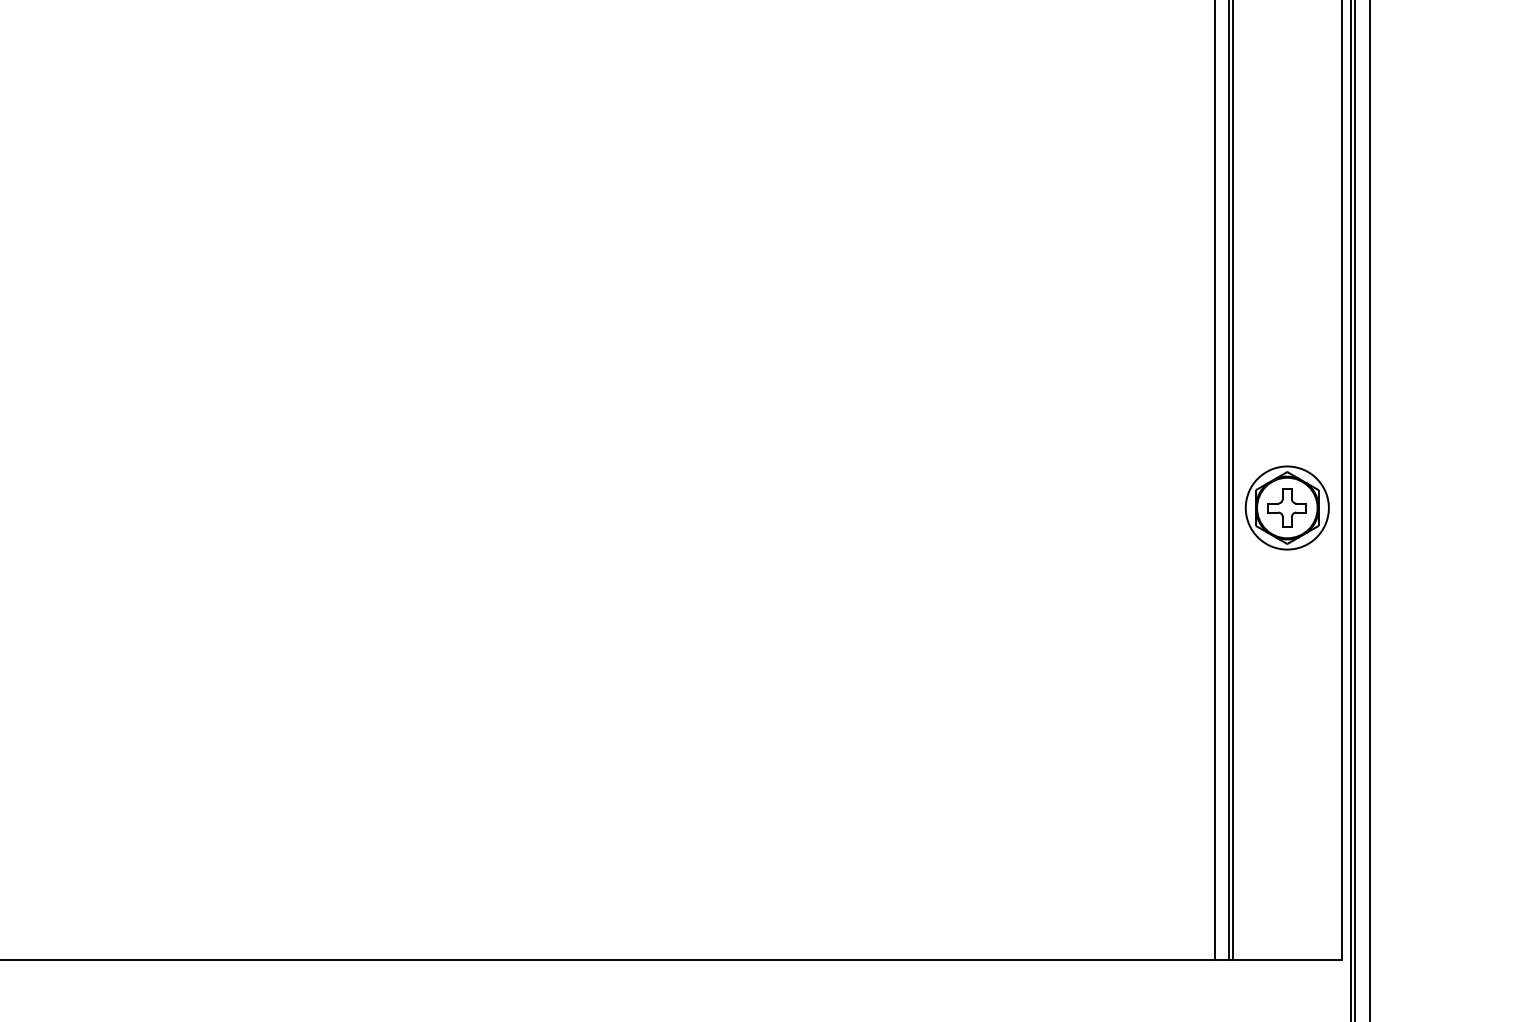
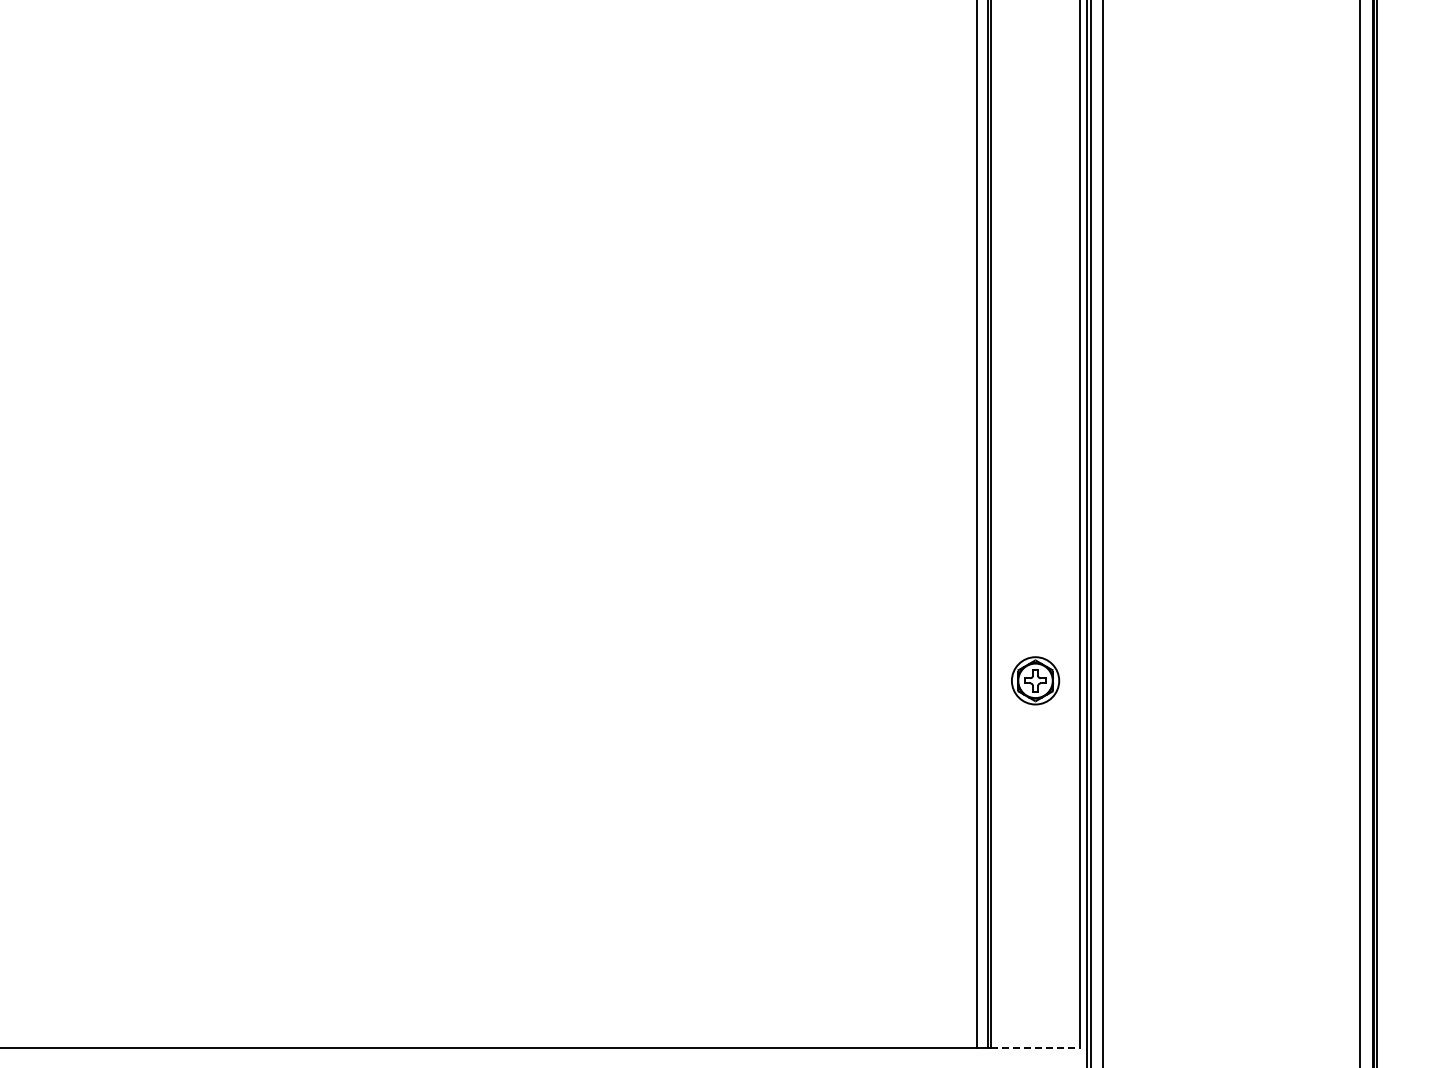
part: (1287, 507) -> (1035, 680), size x0.7
line: (1288, 960) -> (1036, 1048), solid -> dashed

